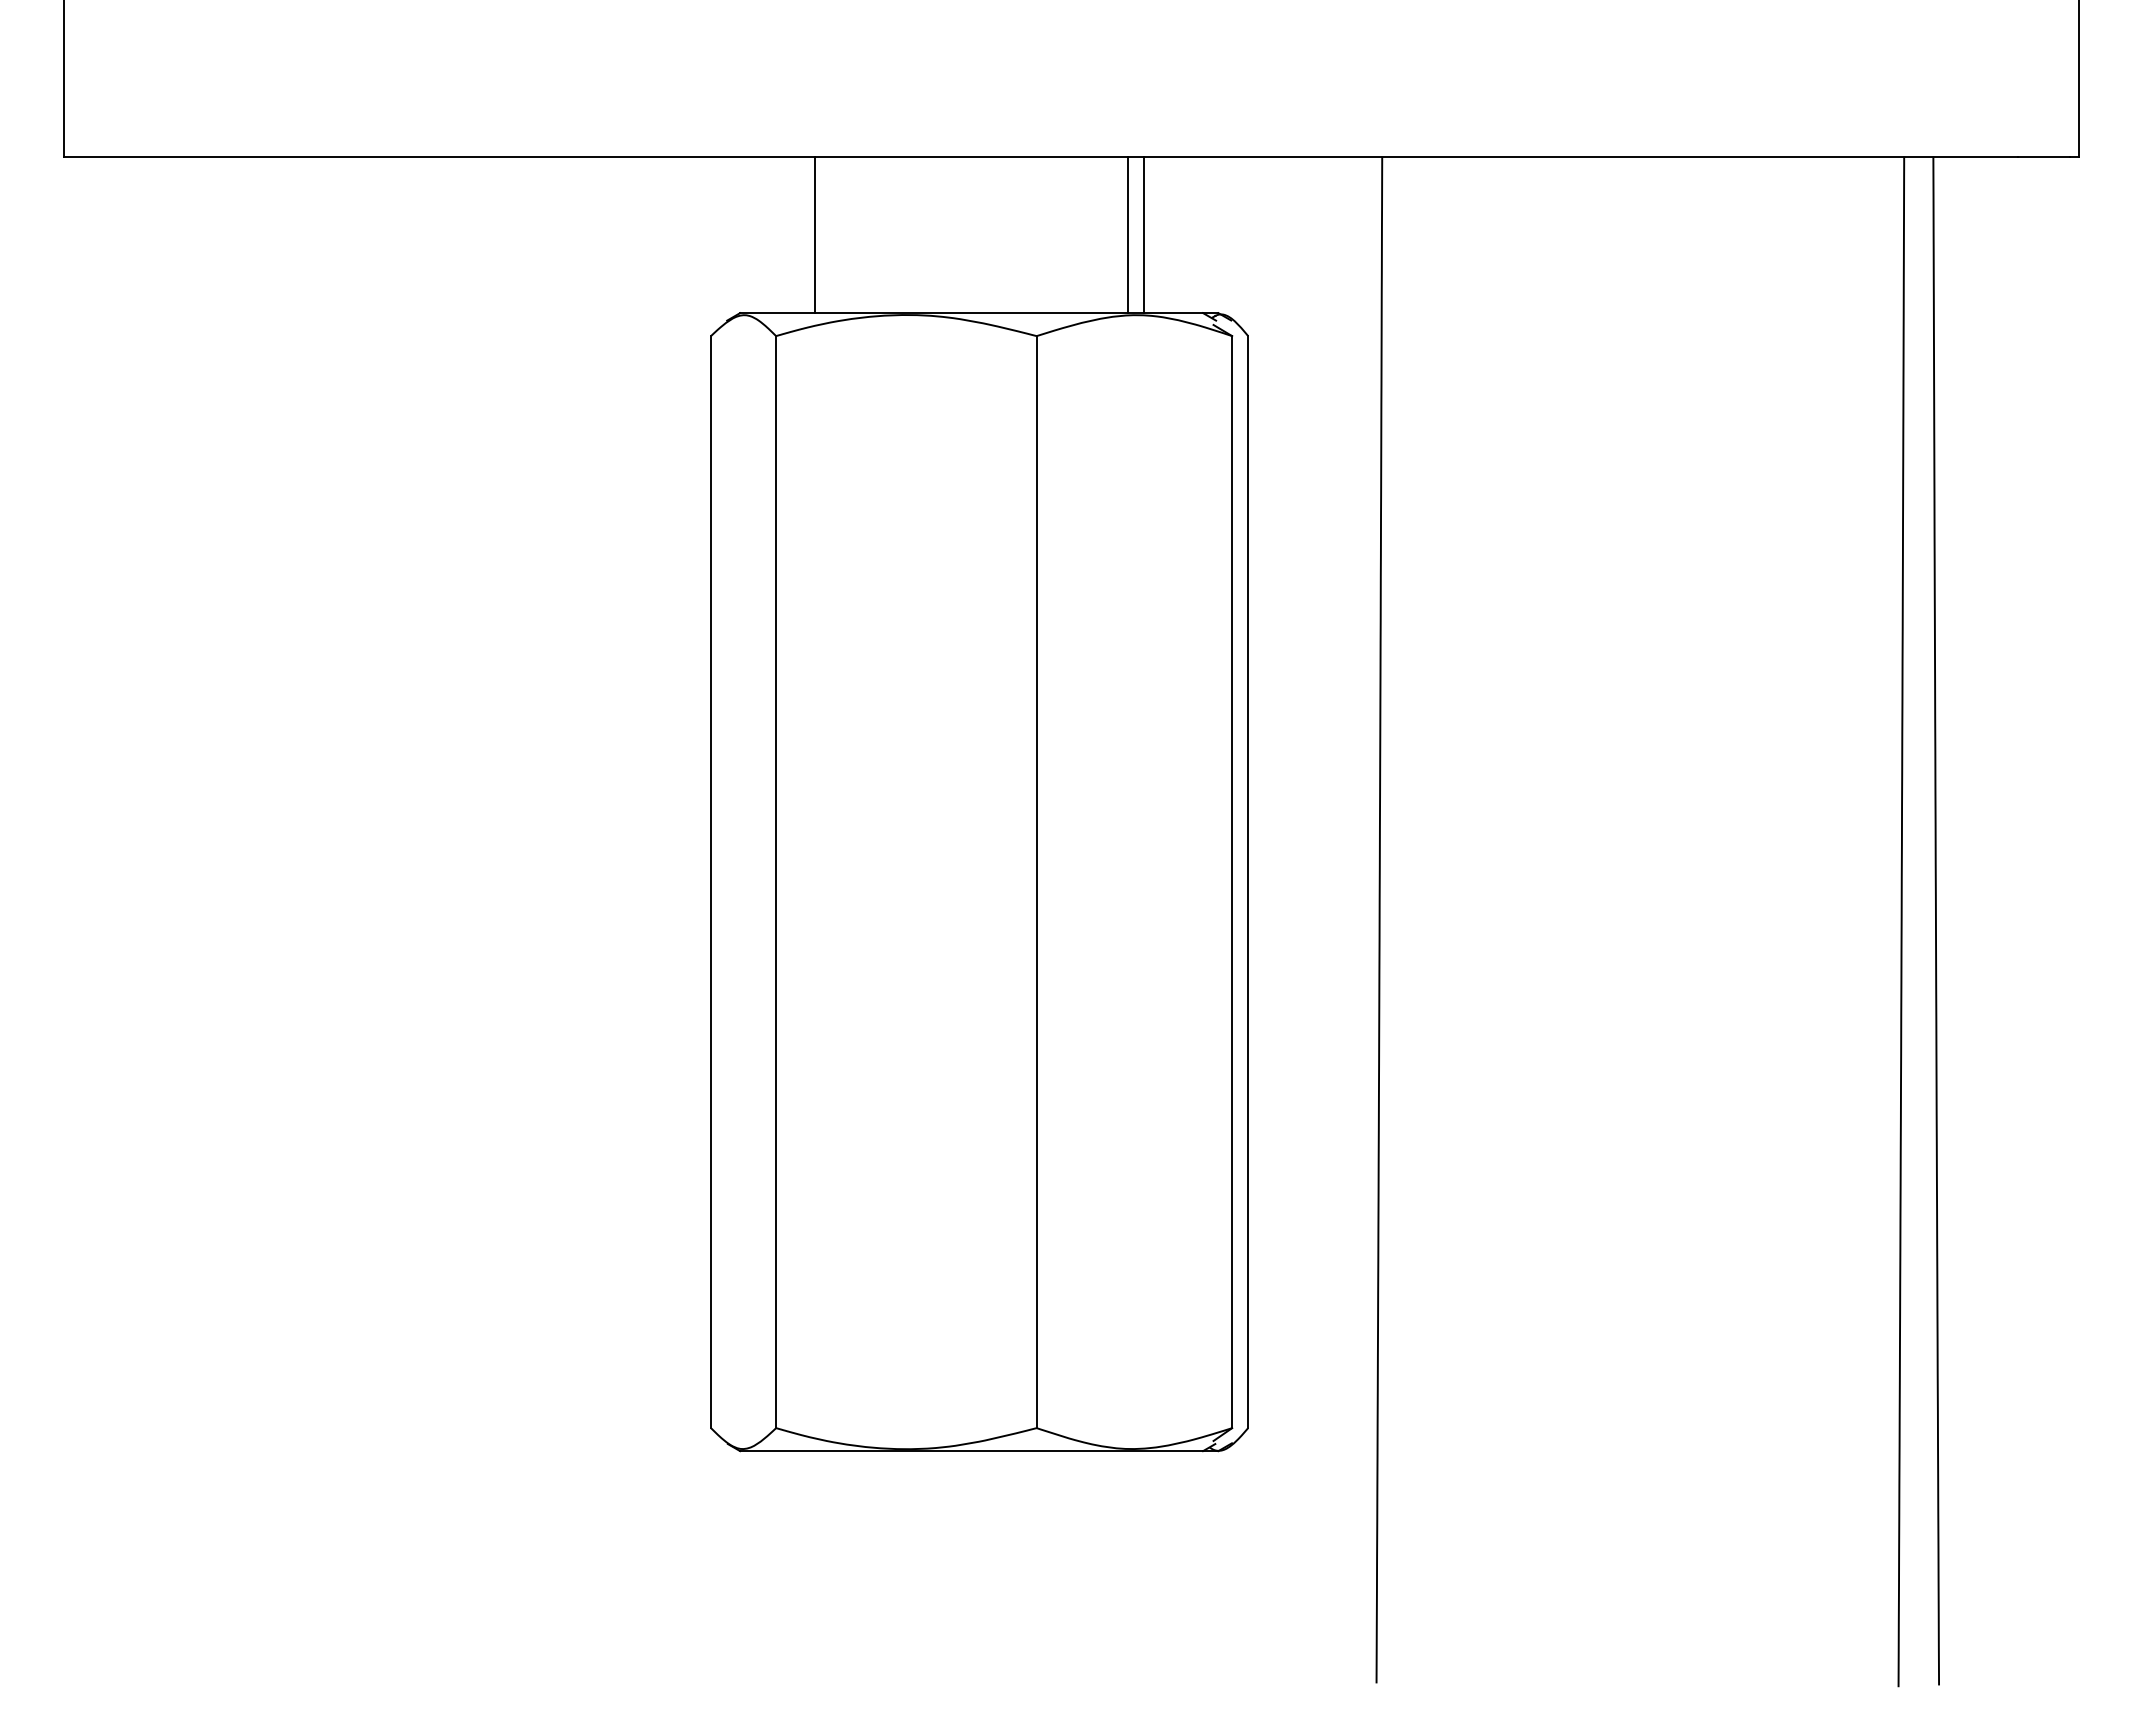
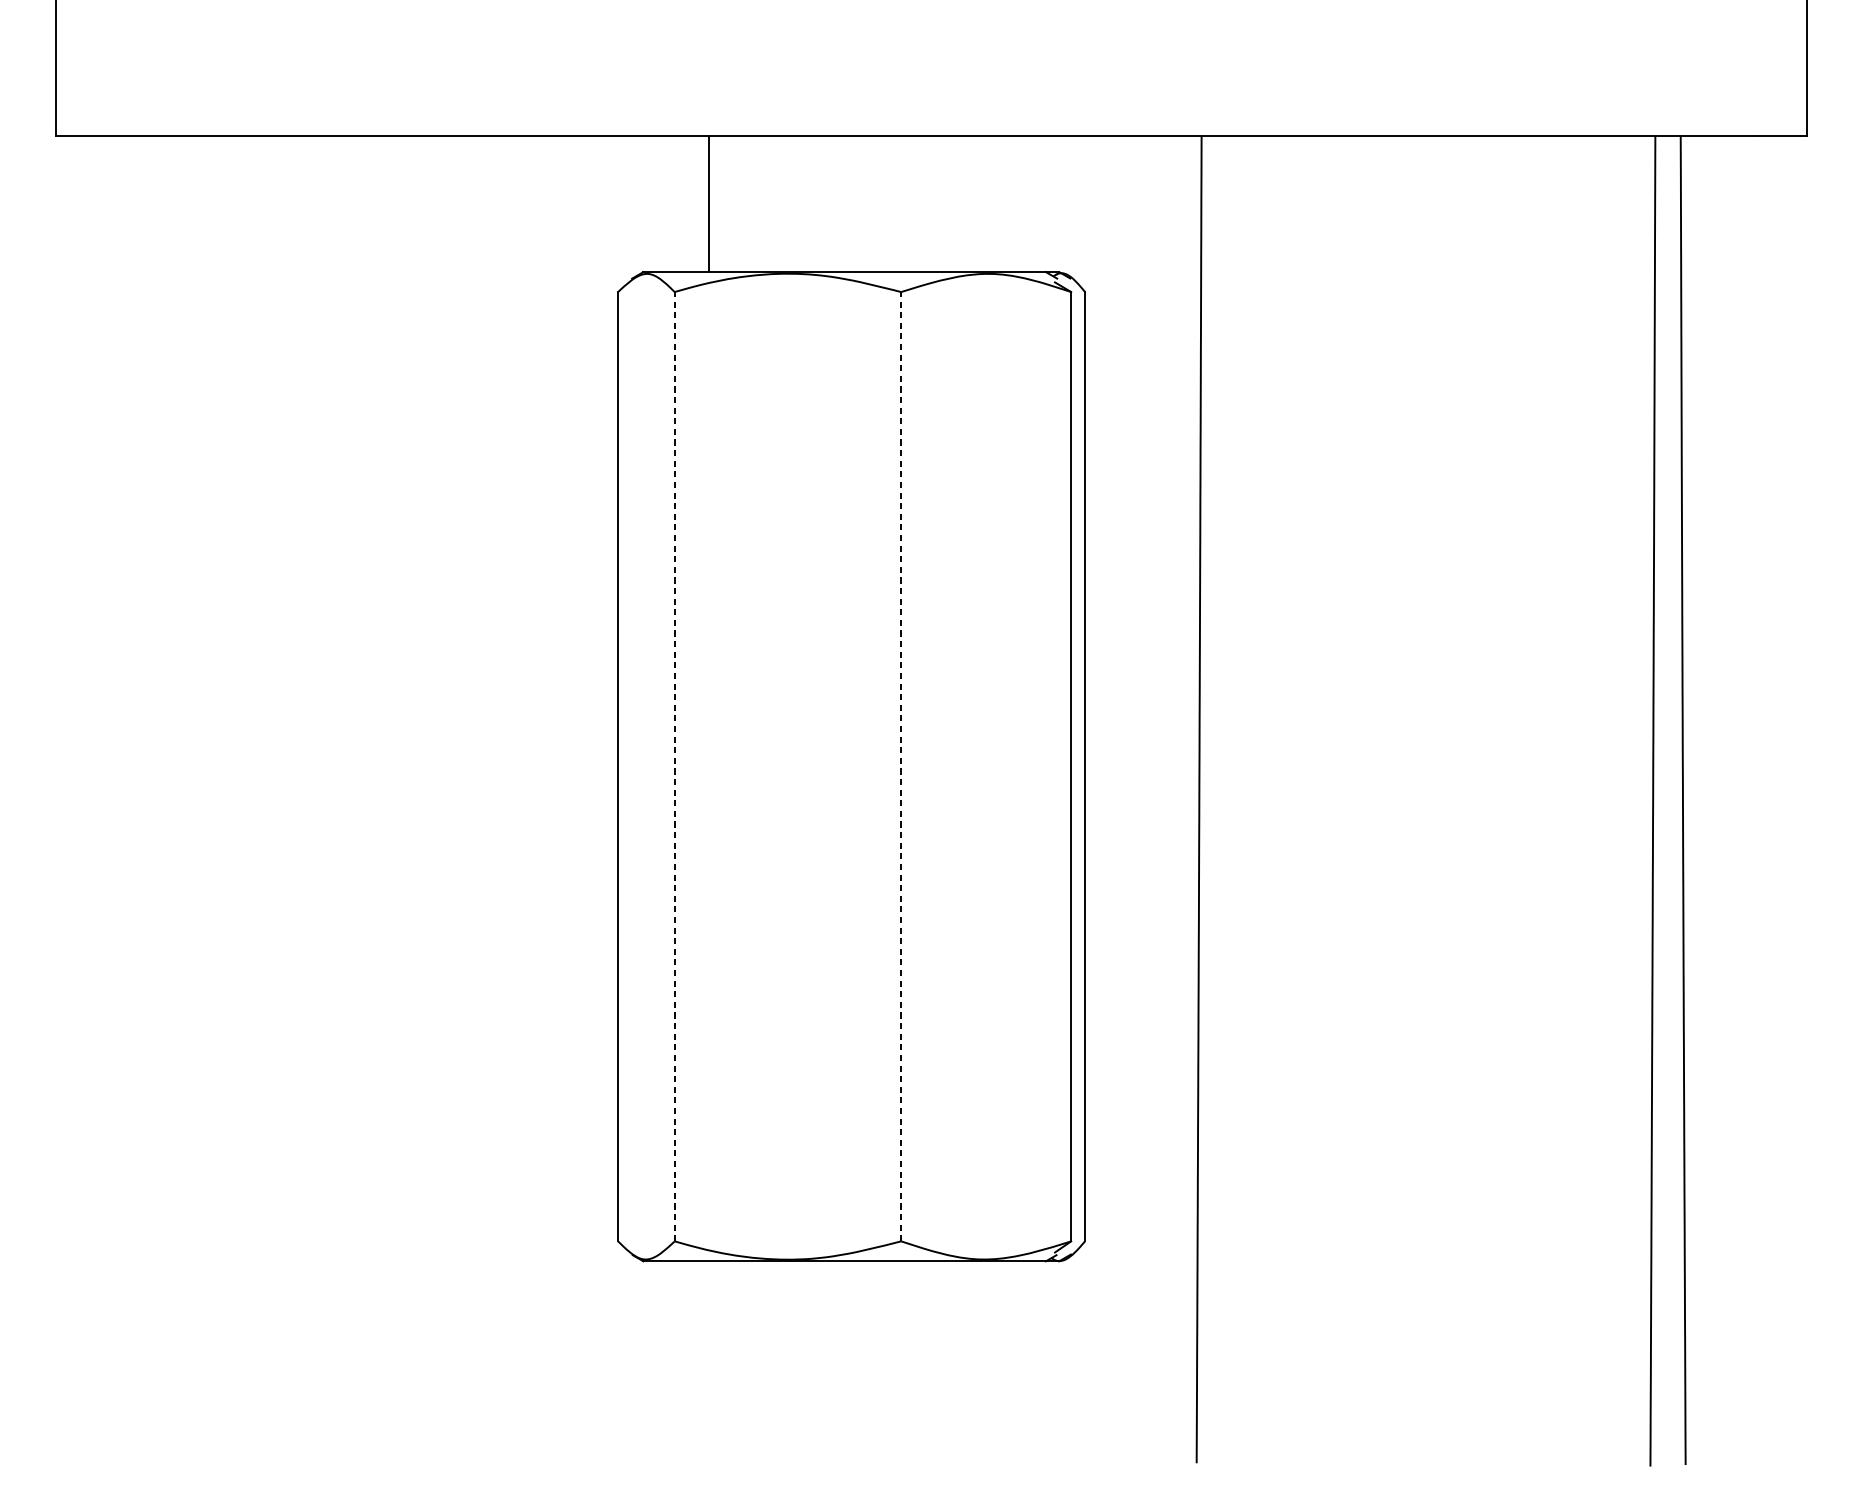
line: (1128, 234) -> (981, 203), removed
line: (1143, 234) -> (994, 203), removed
line: (776, 881) -> (675, 766), solid -> dashed
line: (1036, 881) -> (901, 766), solid -> dashed

